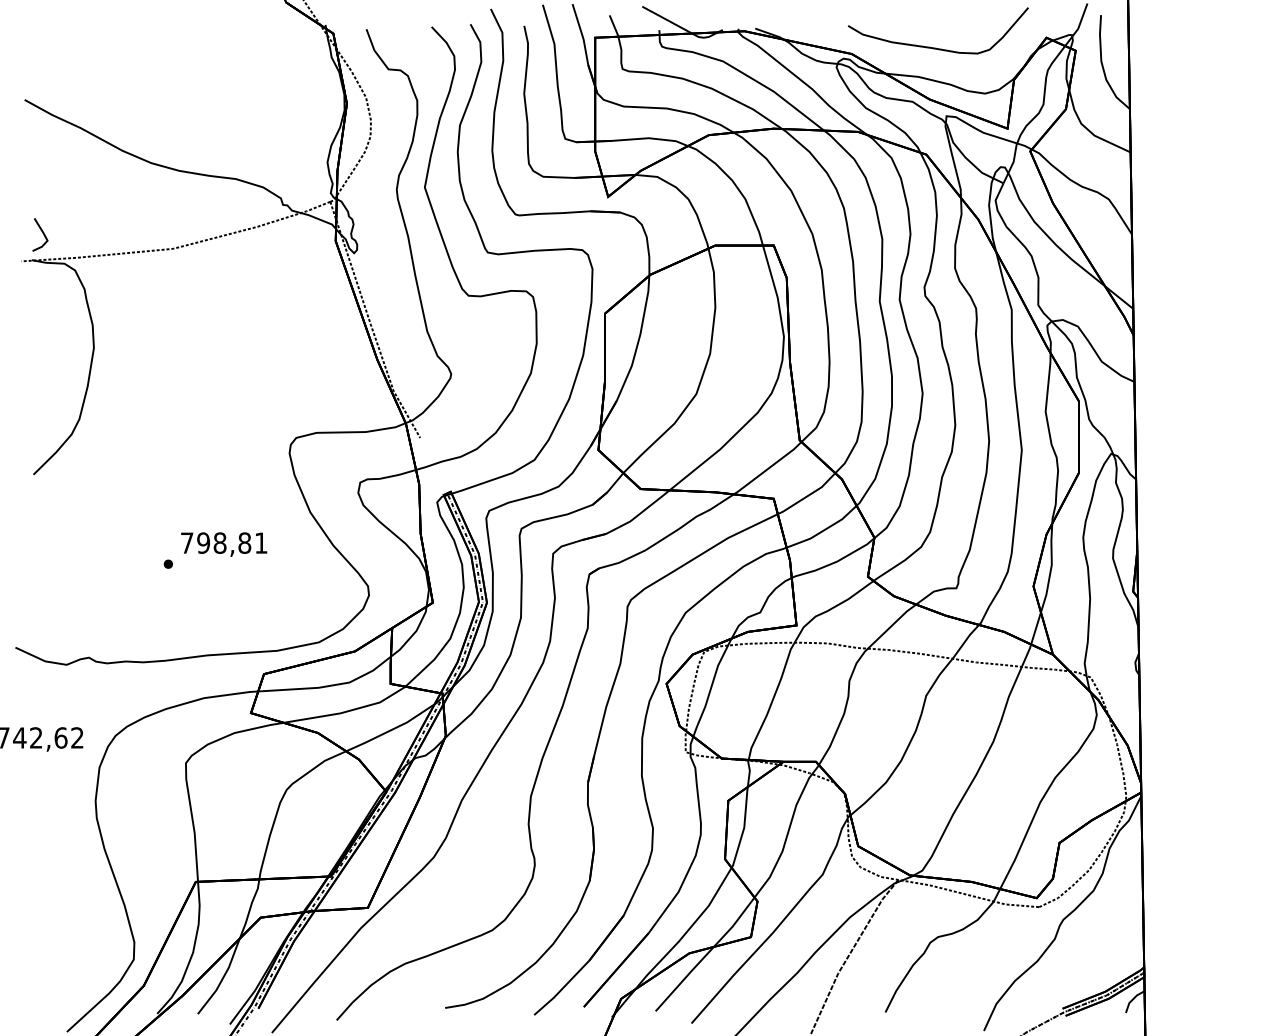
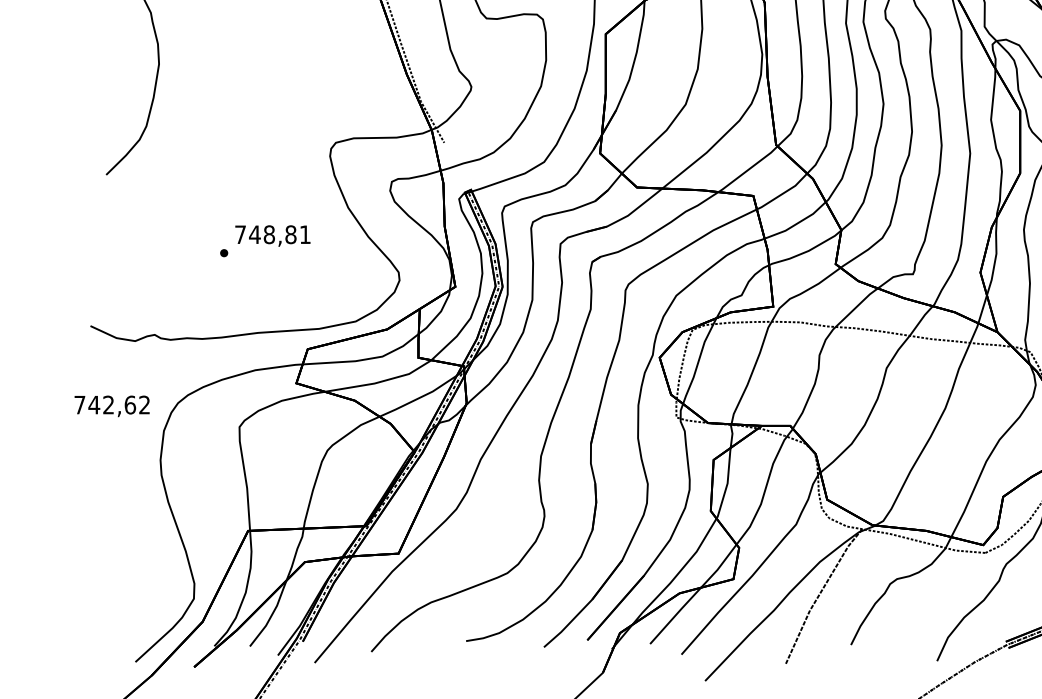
text: (203, 542) -> (254, 234), 798,81 -> 748,81

